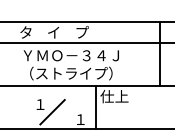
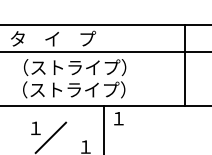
text: (70, 55) -> (73, 67), ＹＭＯ－３４Ｊ -> （ストライプ）
text: (114, 96) -> (127, 118), 仕上 -> １

